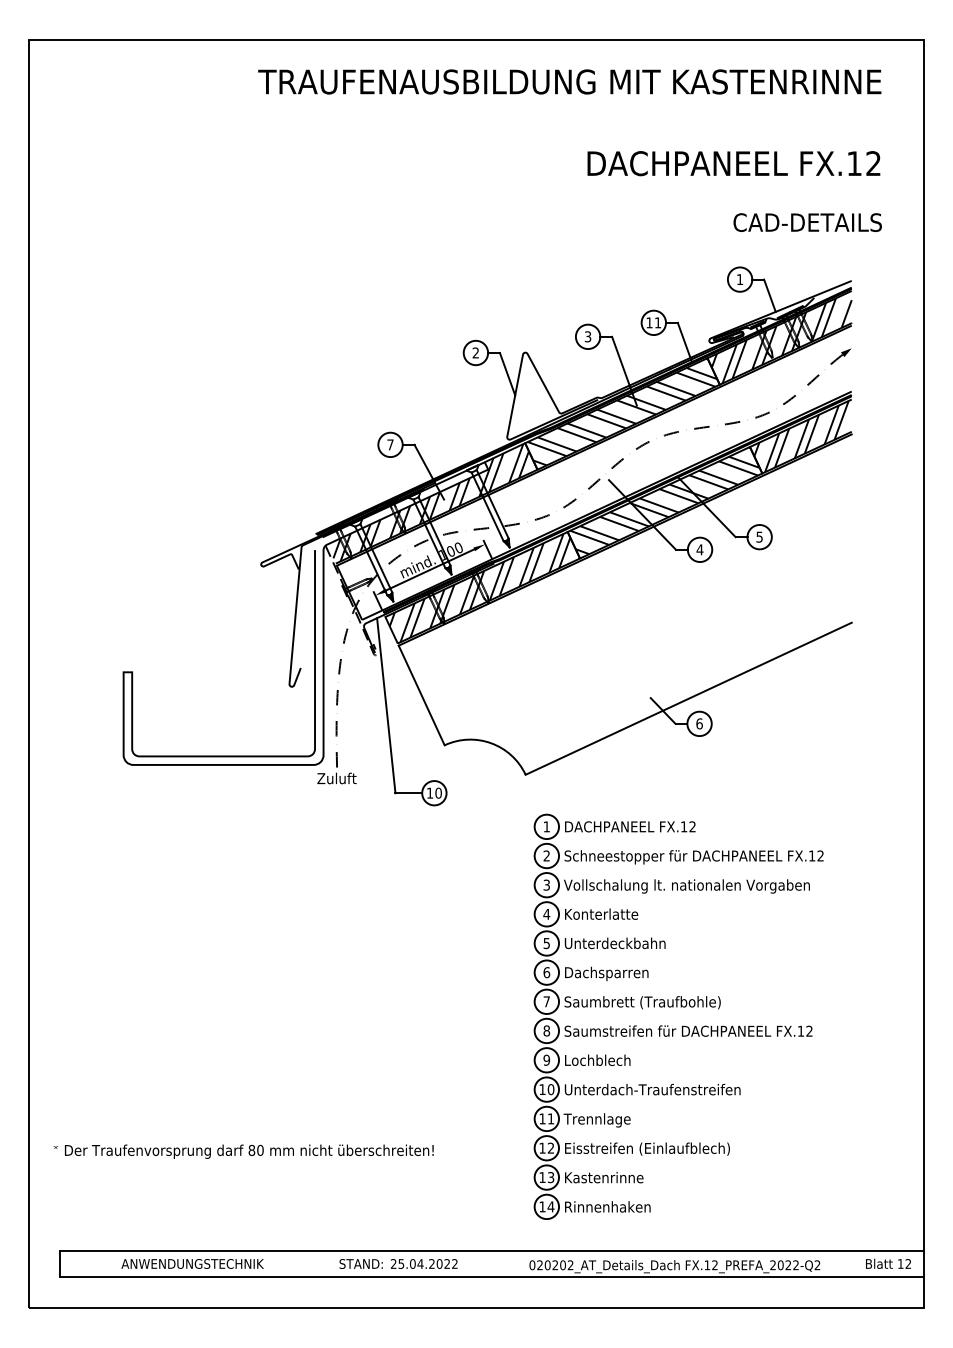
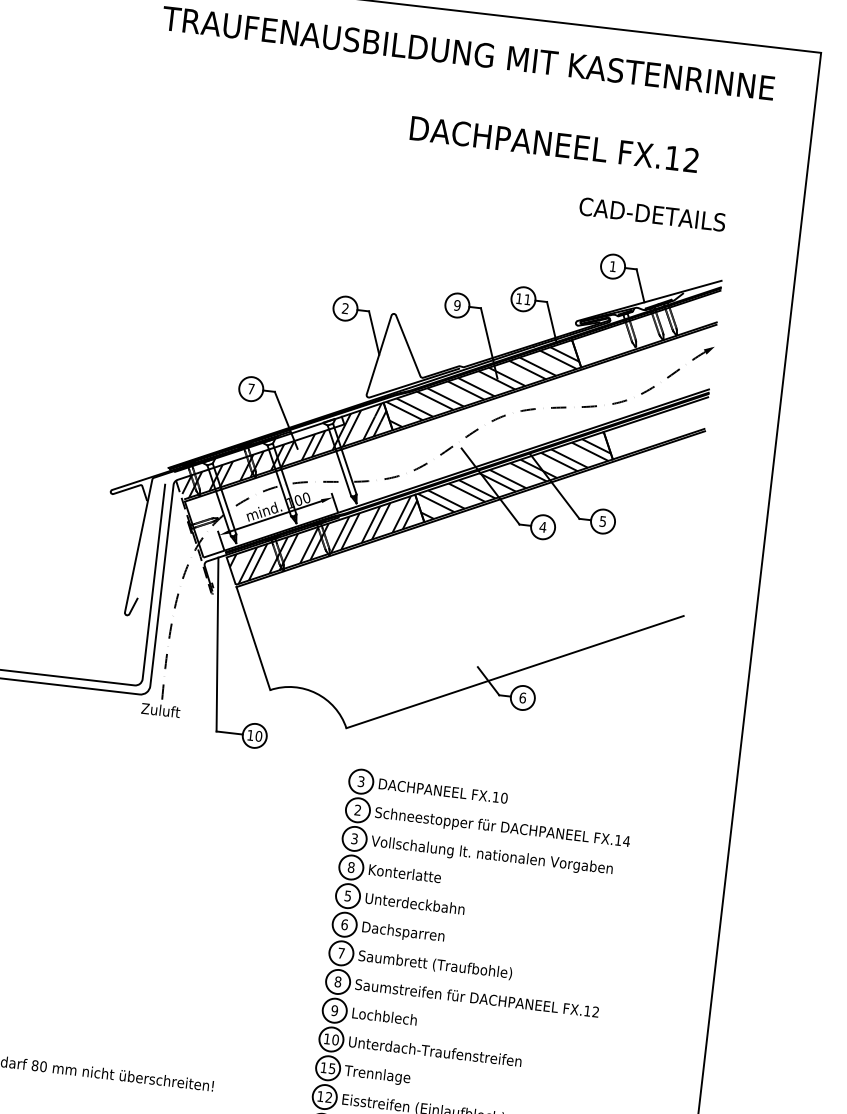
text: (733, 163) -> (554, 144), moved
text: (807, 222) -> (652, 214), moved
text: (587, 336) -> (456, 305), 3 -> 9
hatch: (781, 340) -> (646, 331), removed
hatch: (801, 436) -> (655, 427), removed
text: (546, 826) -> (361, 781), 1 -> 3
text: (692, 826) -> (504, 797), FX.12 -> FX.10
text: (820, 855) -> (626, 840), FX.12 -> FX.14
text: (546, 913) -> (351, 866), 4 -> 8
text: (550, 1118) -> (331, 1068), 11 -> 15

